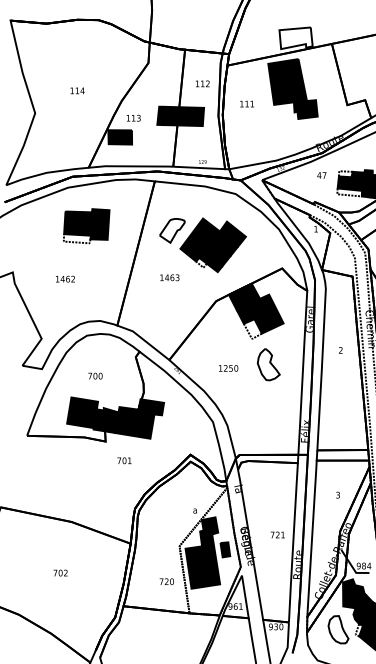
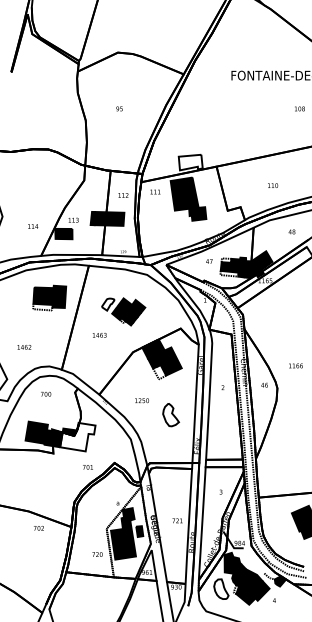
text: (78, 90) -> (33, 226), moved
text: (247, 103) -> (155, 191), moved
part: (86, 225) -> (49, 297), moved
part: (202, 244) -> (123, 311), size x0.7
text: (65, 279) -> (24, 347), moved
part: (267, 365) -> (170, 415), moved
text: (96, 375) -> (46, 393), moved
fill: (139, 419) -> (77, 437), removed
text: (123, 461) -> (87, 467), moved
text: (60, 573) -> (38, 528), moved

